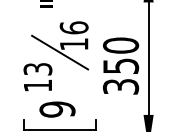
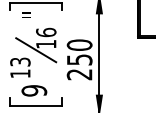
text: (120, 86) -> (79, 74), 350 -> 250

